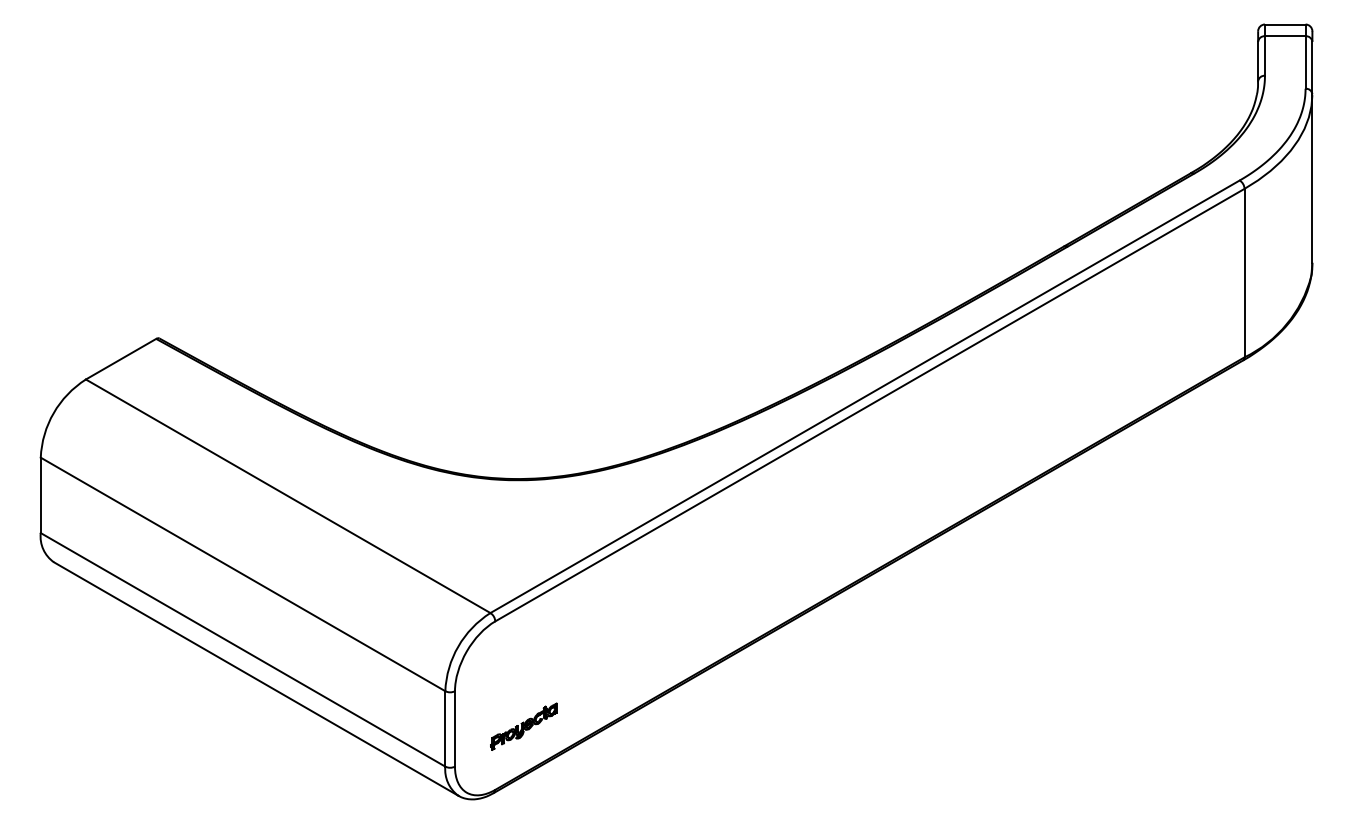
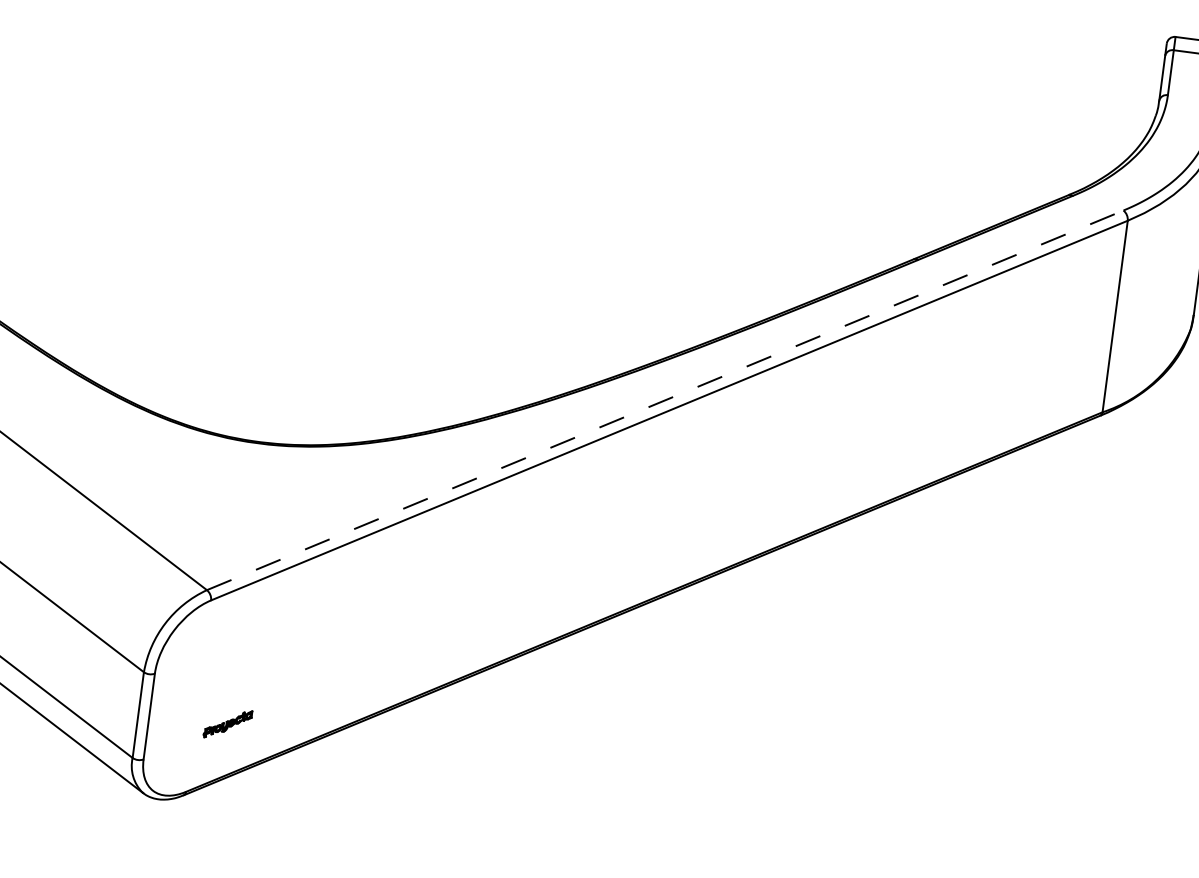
line: (865, 396) -> (665, 400), solid -> dashed
part: (523, 726) -> (227, 724), size x0.6

